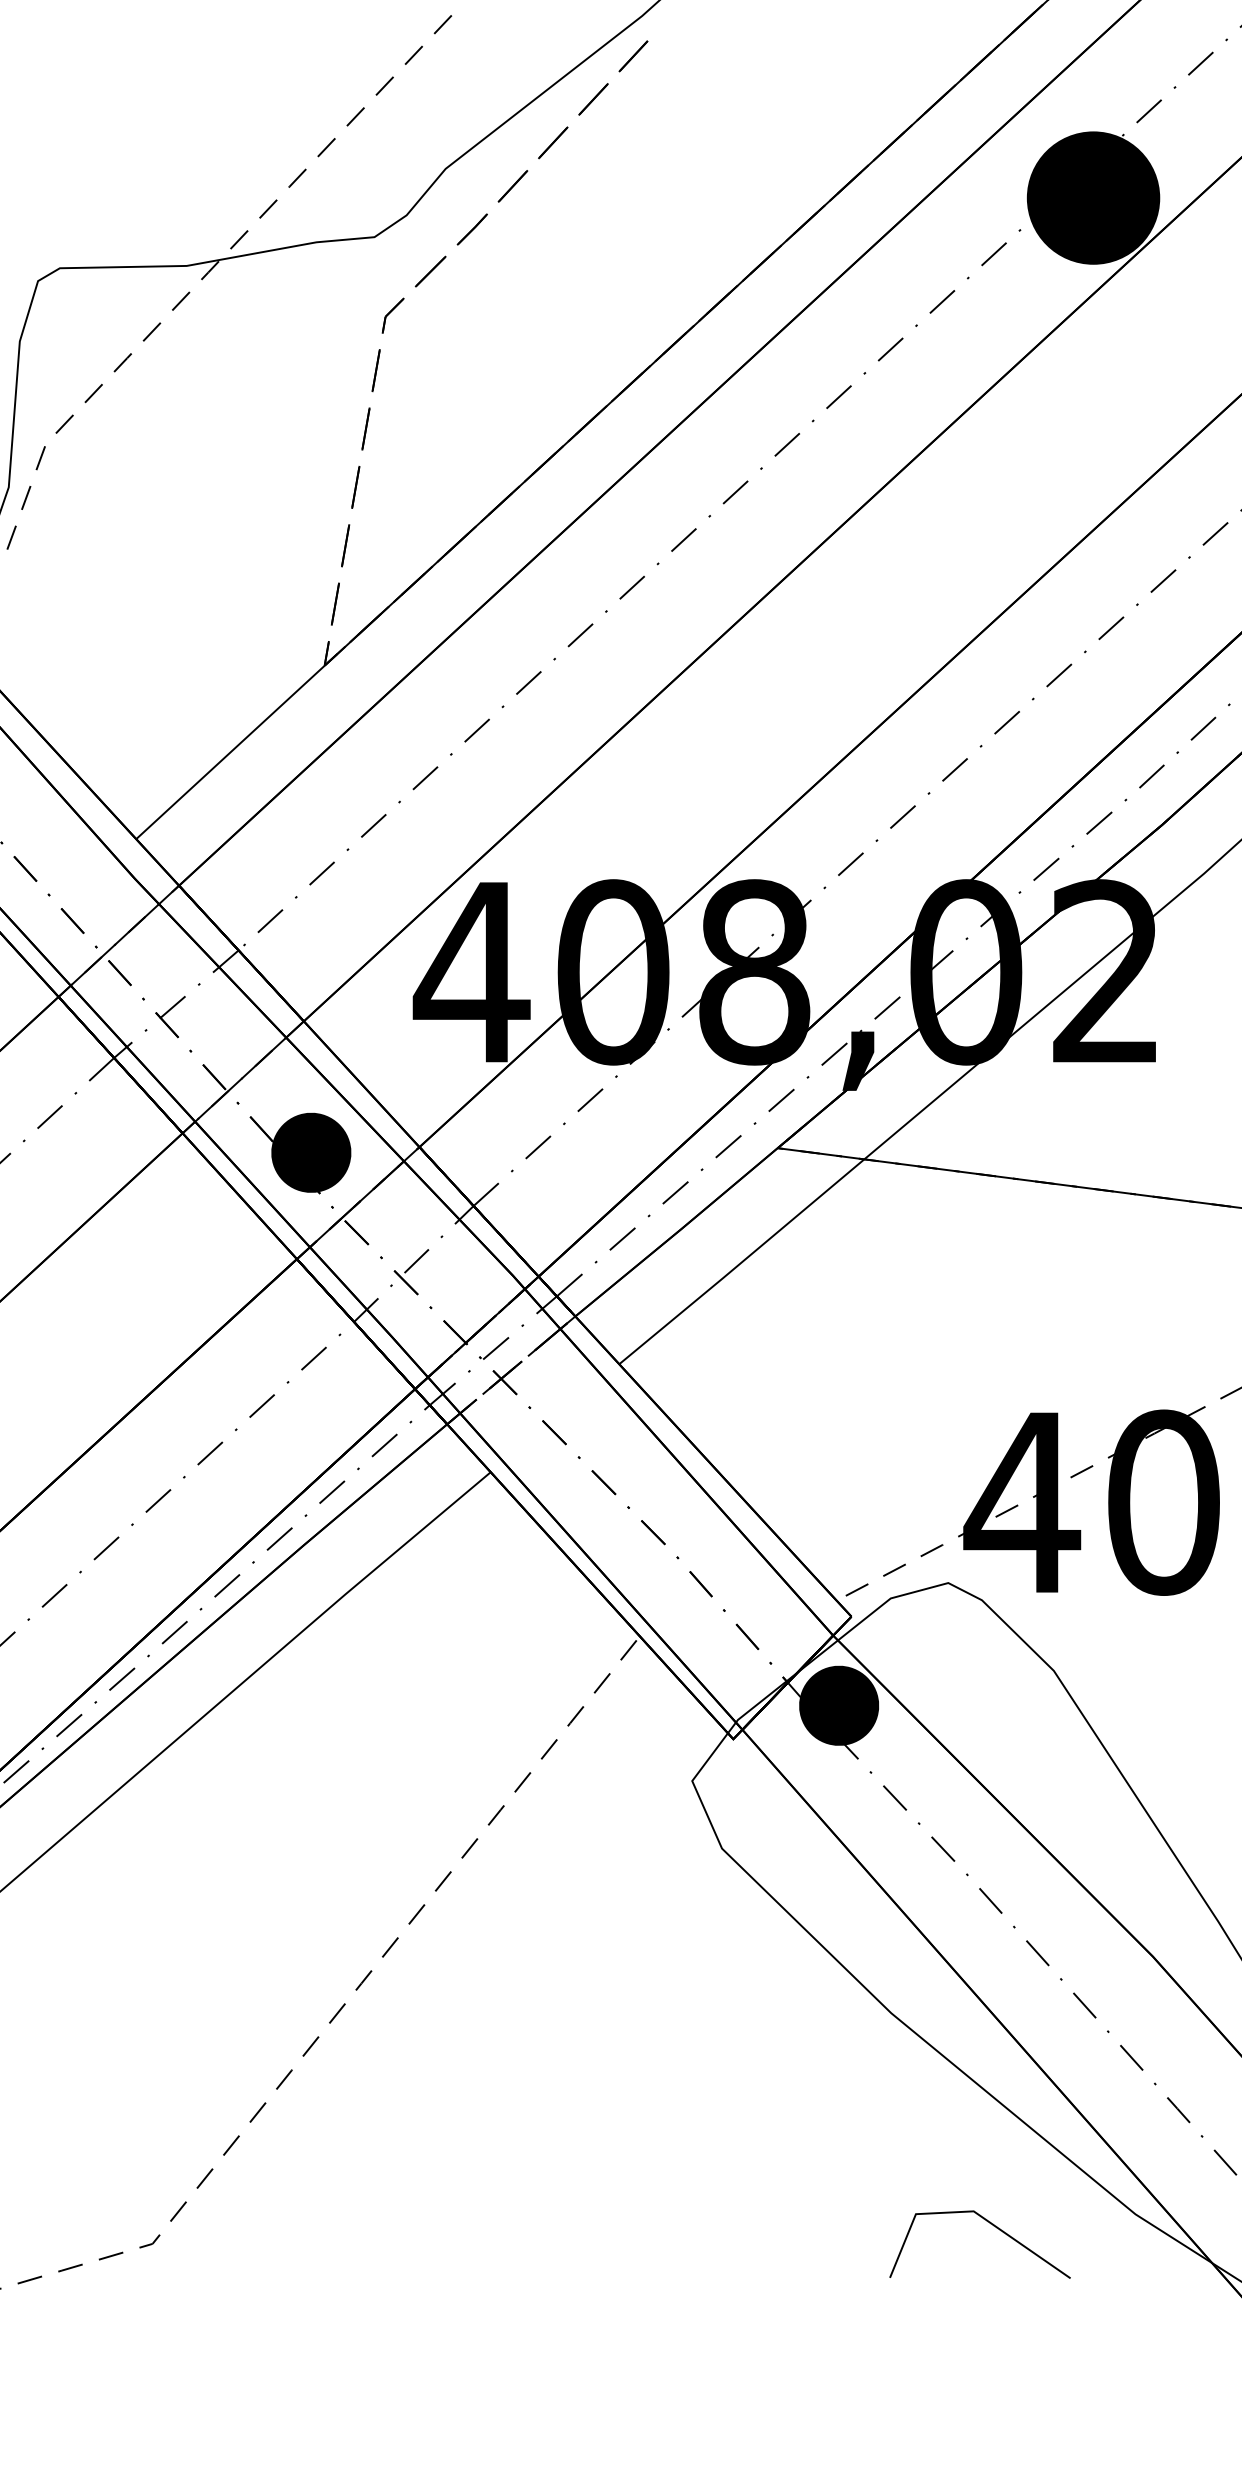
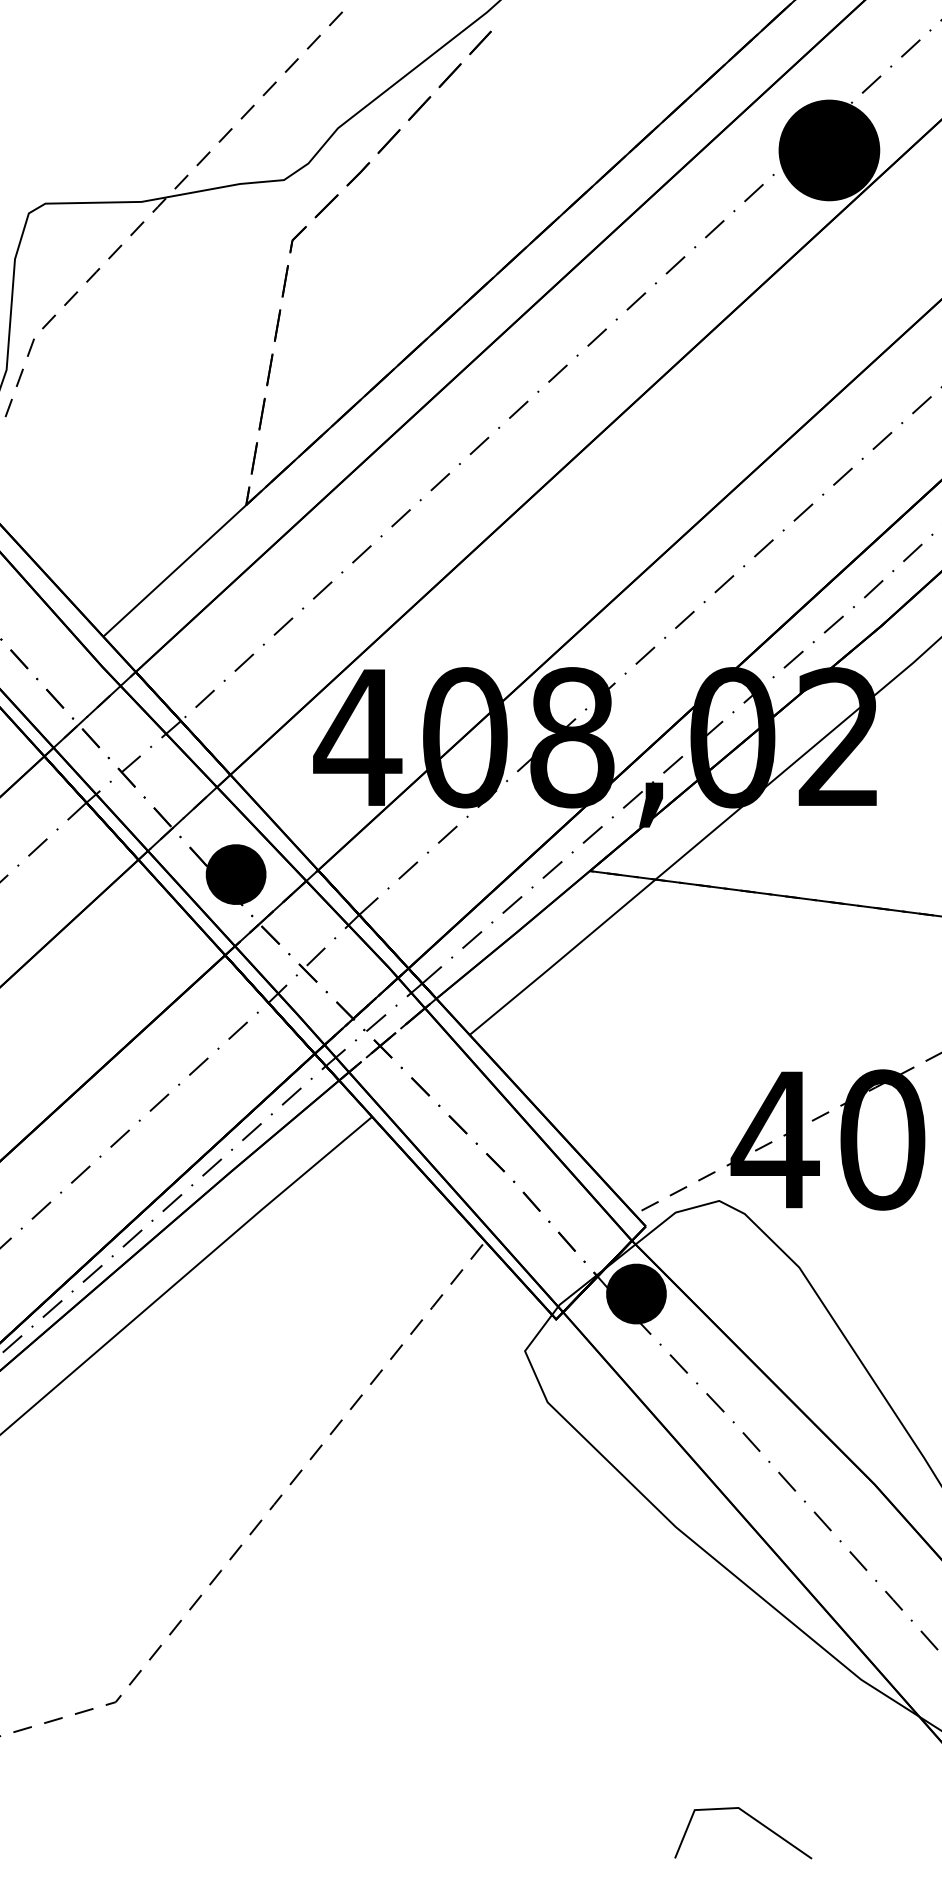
line: (993, 2226) -> (753, 1819), moved

